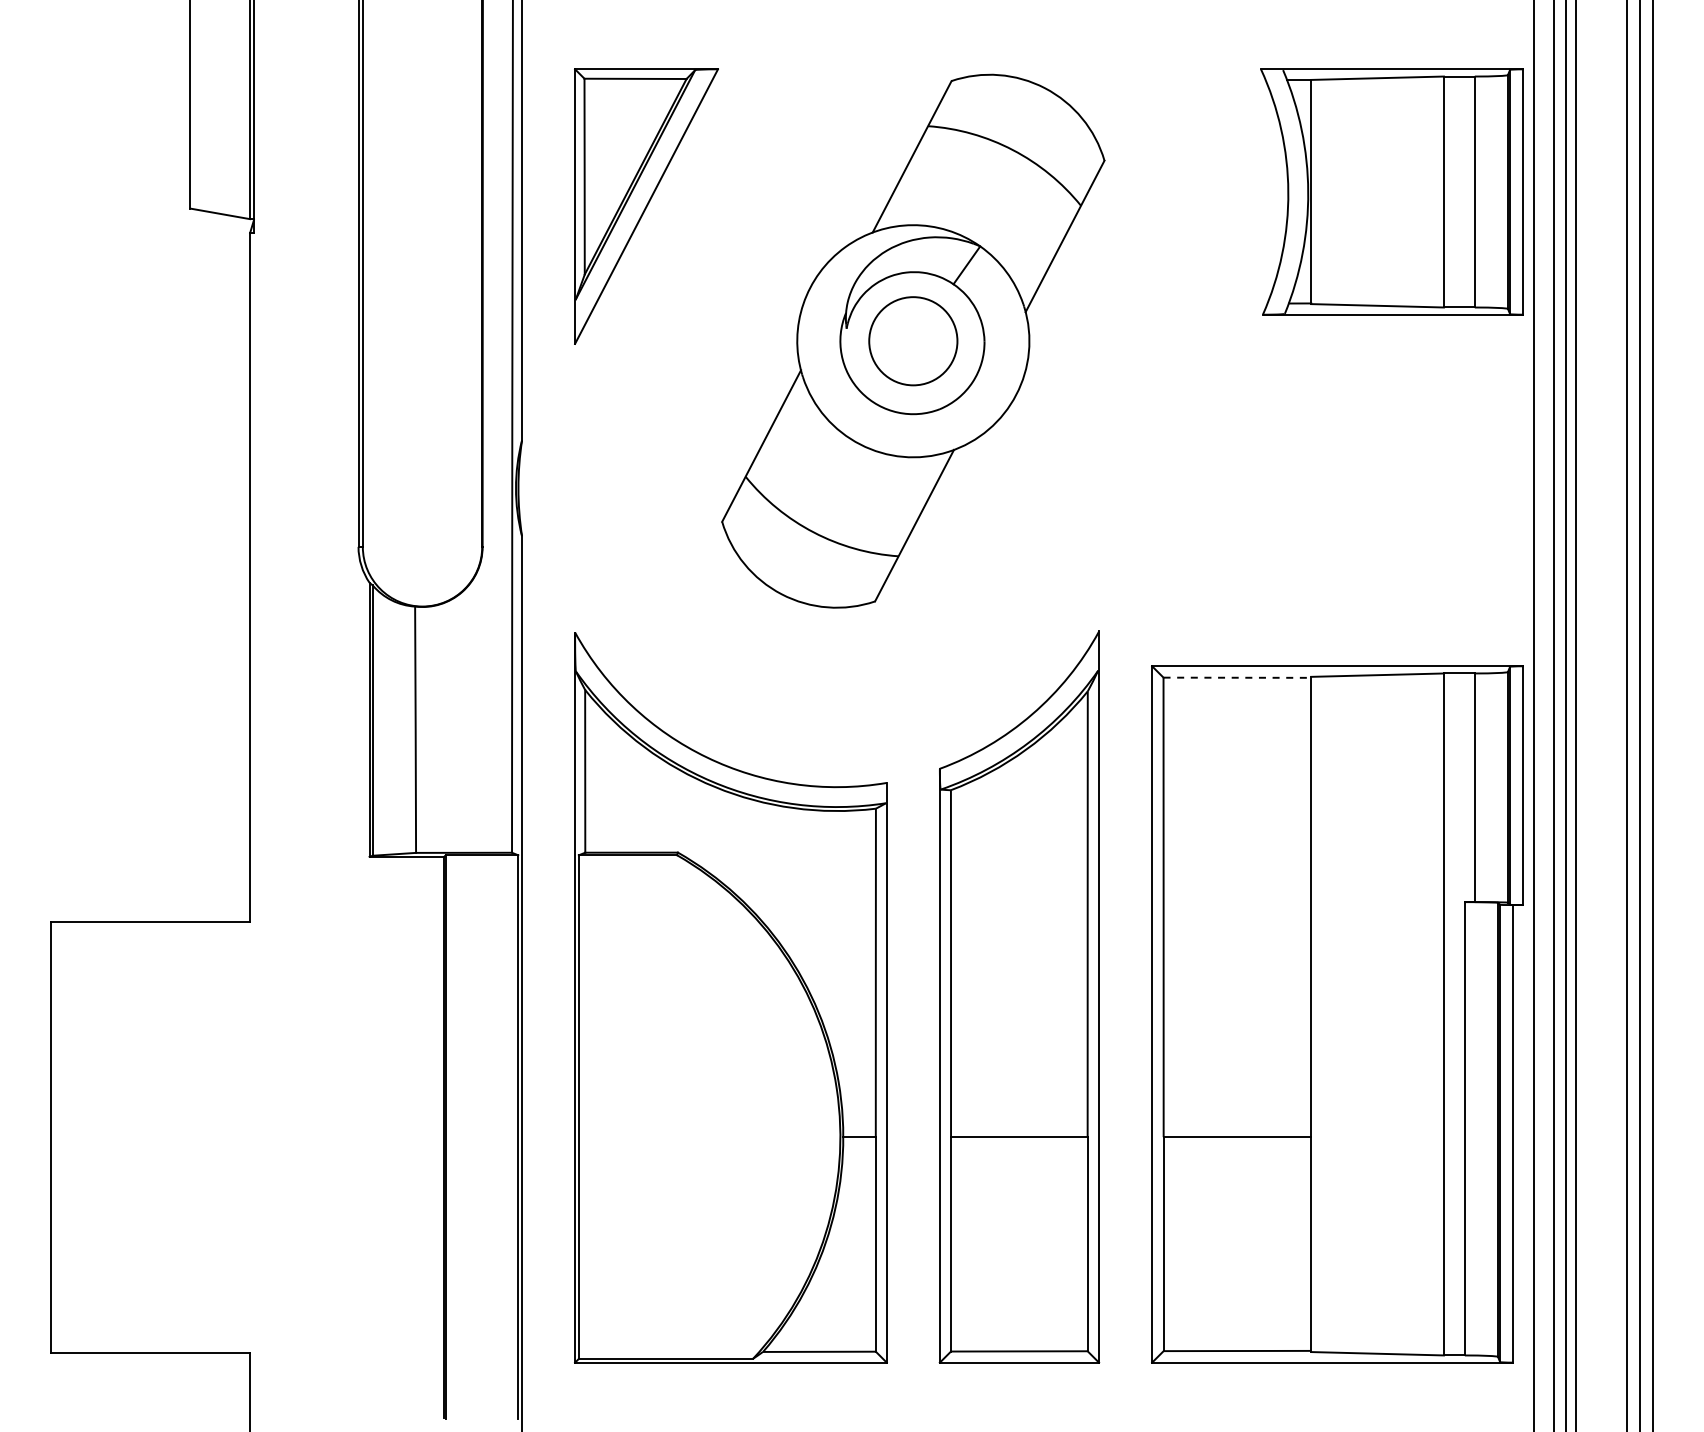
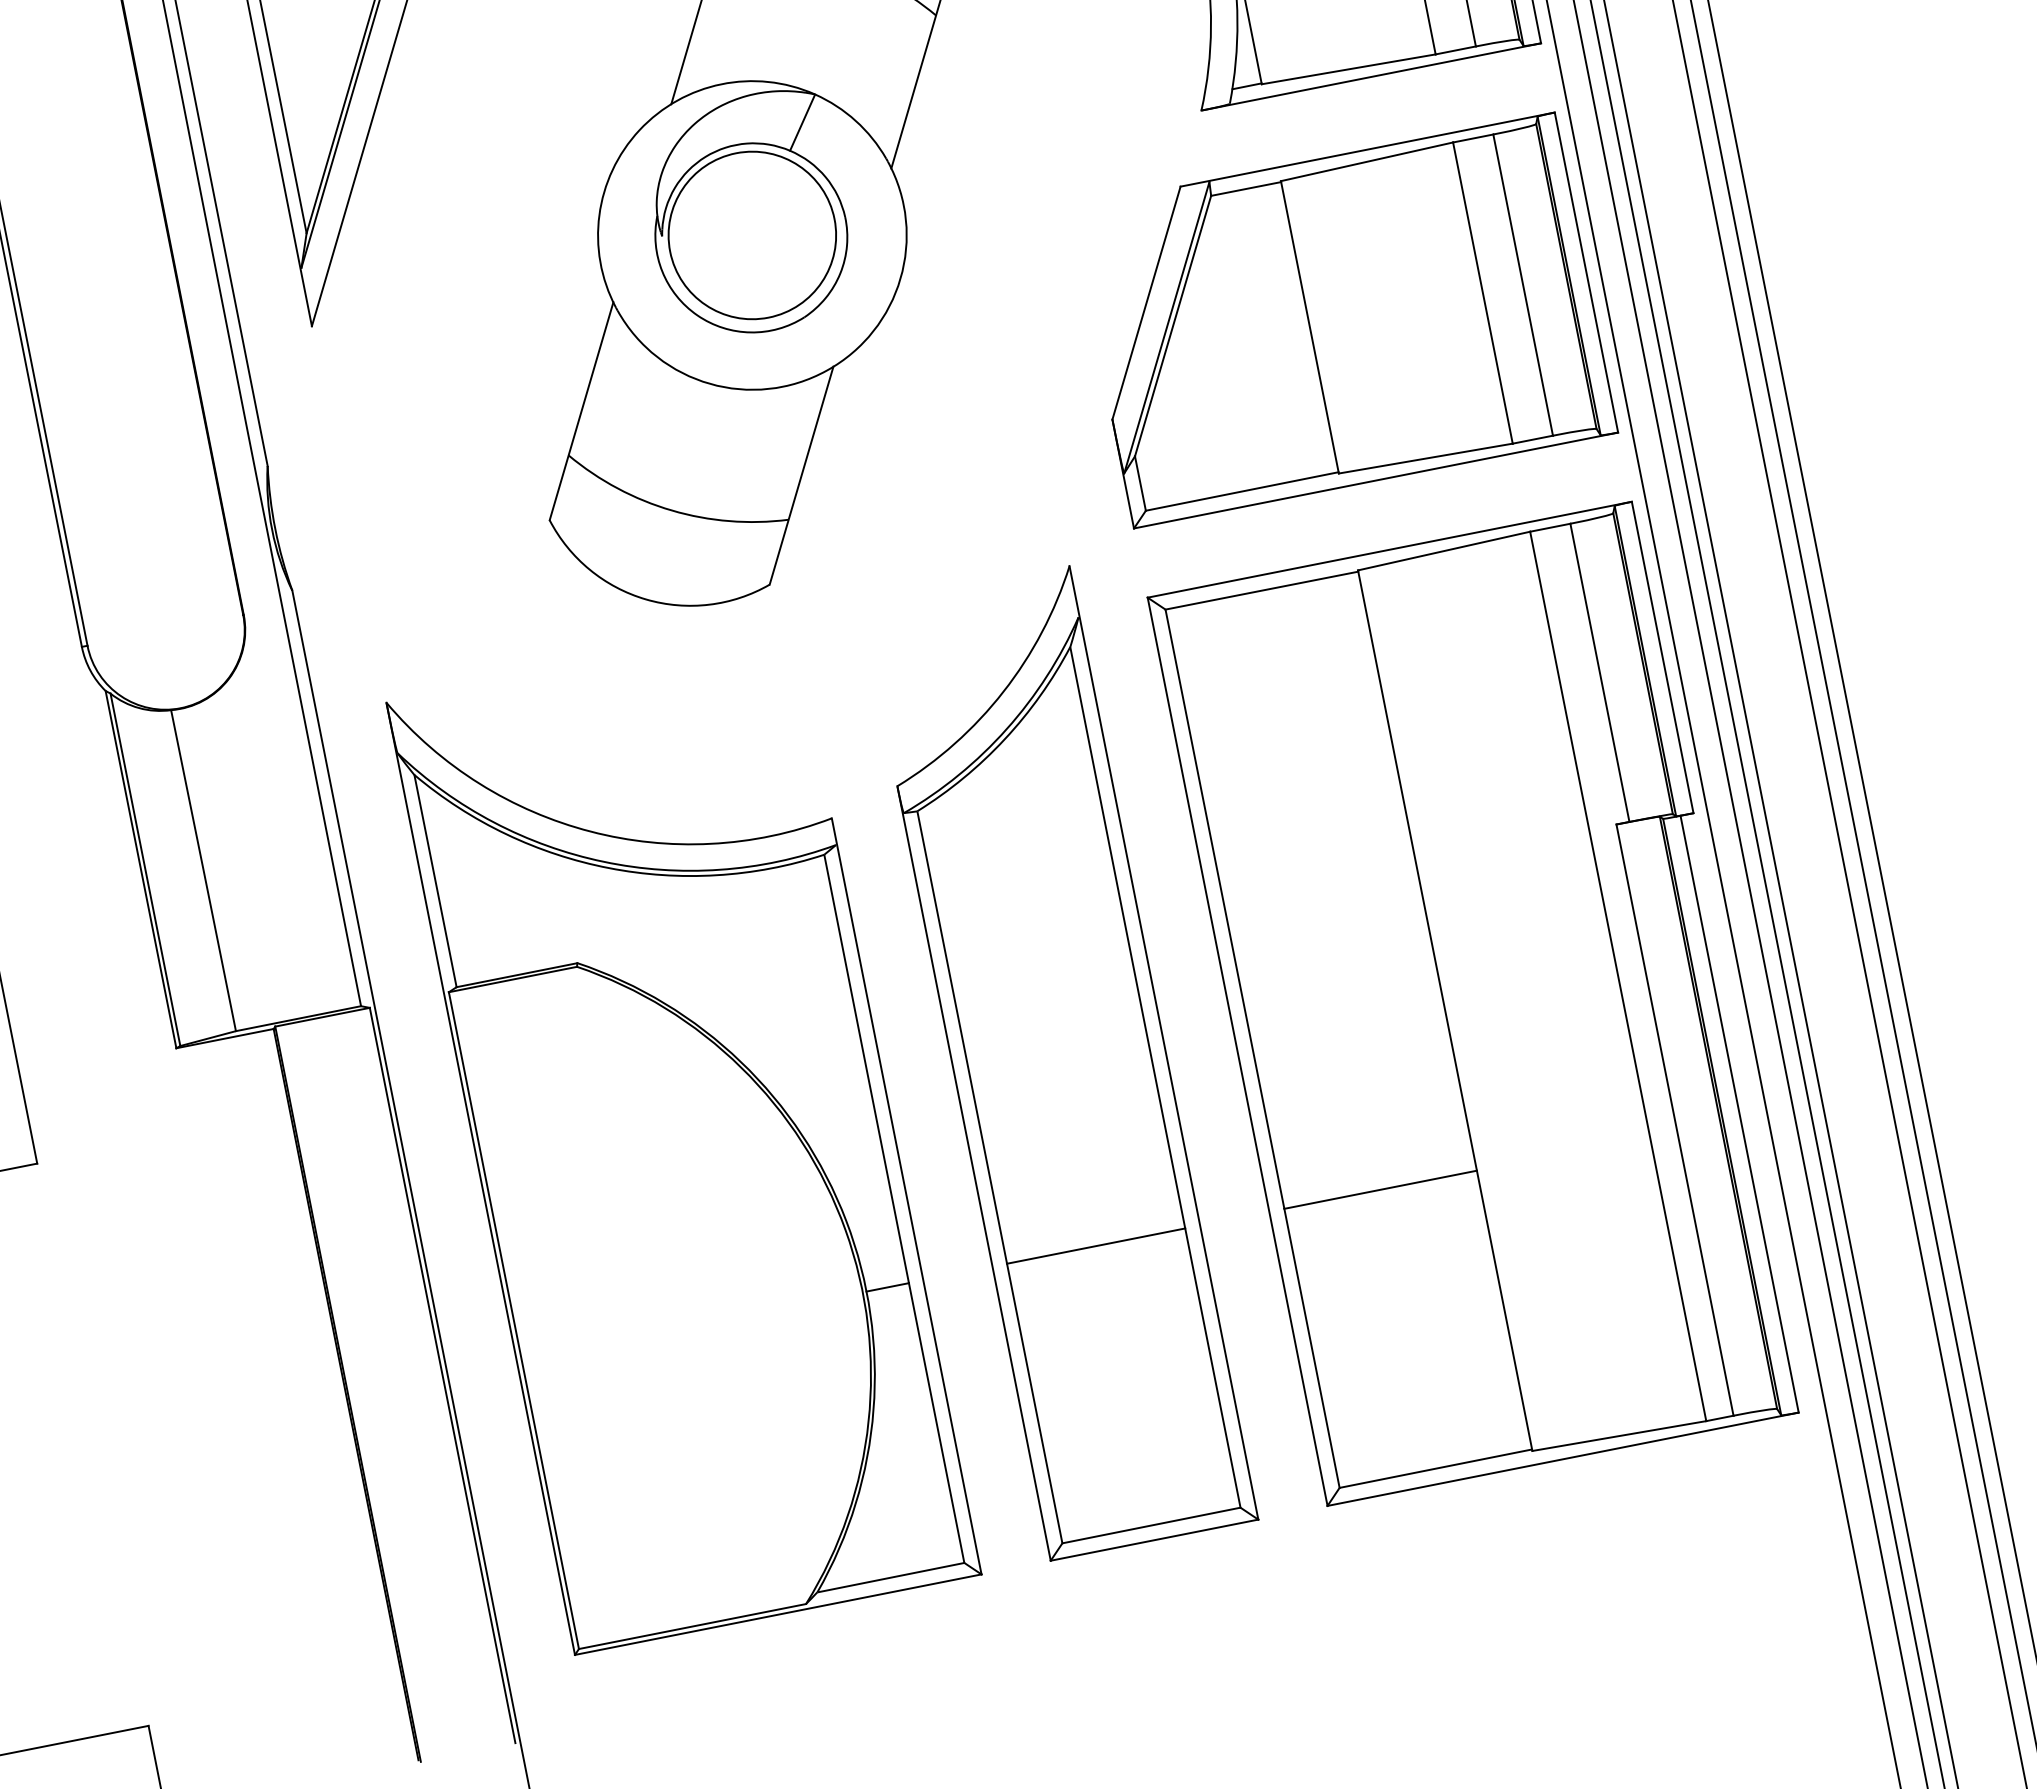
circle: (913, 341) -> (752, 235), size x1.43
part: (1337, 490) -> (1344, 320), added
line: (1237, 677) -> (1261, 590), dashed -> solid

